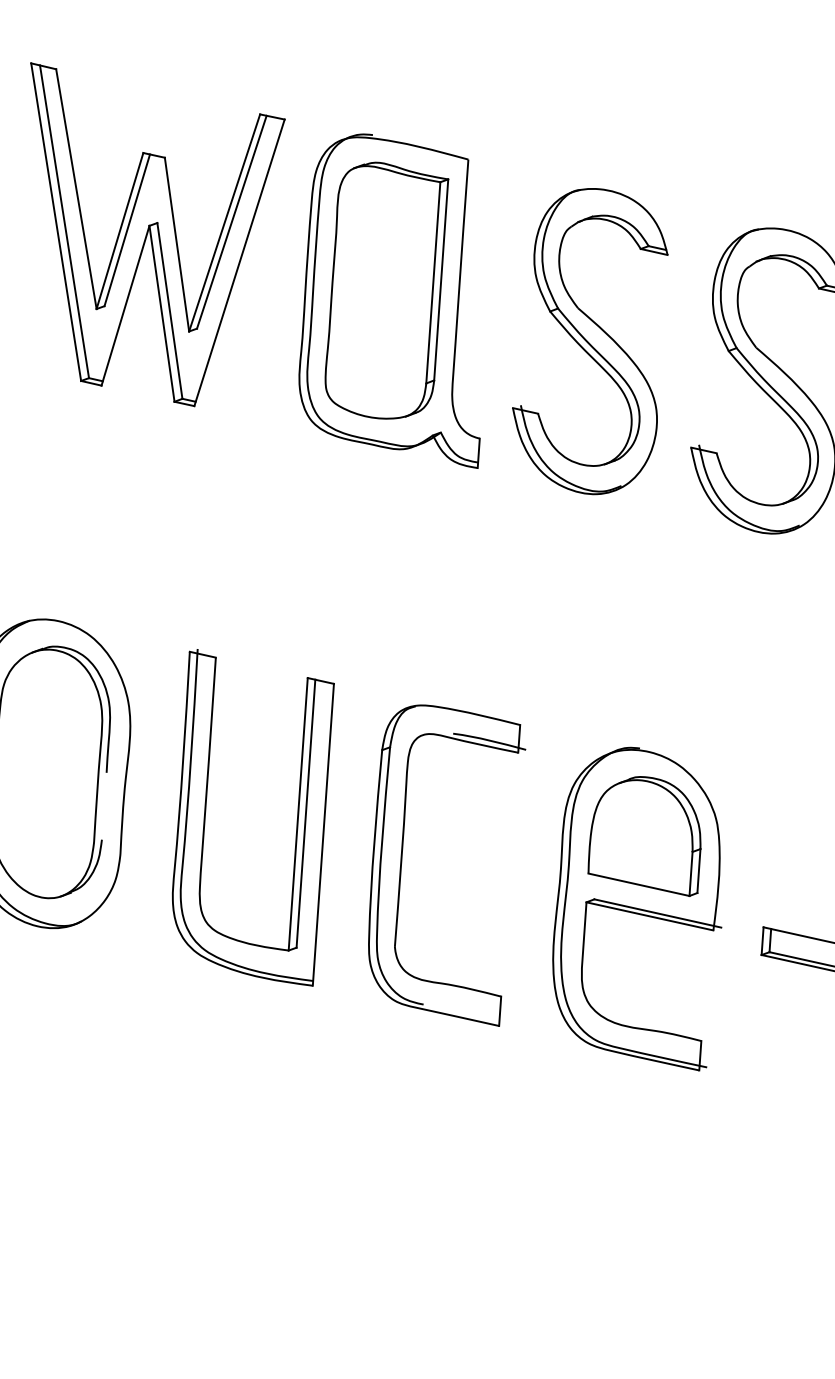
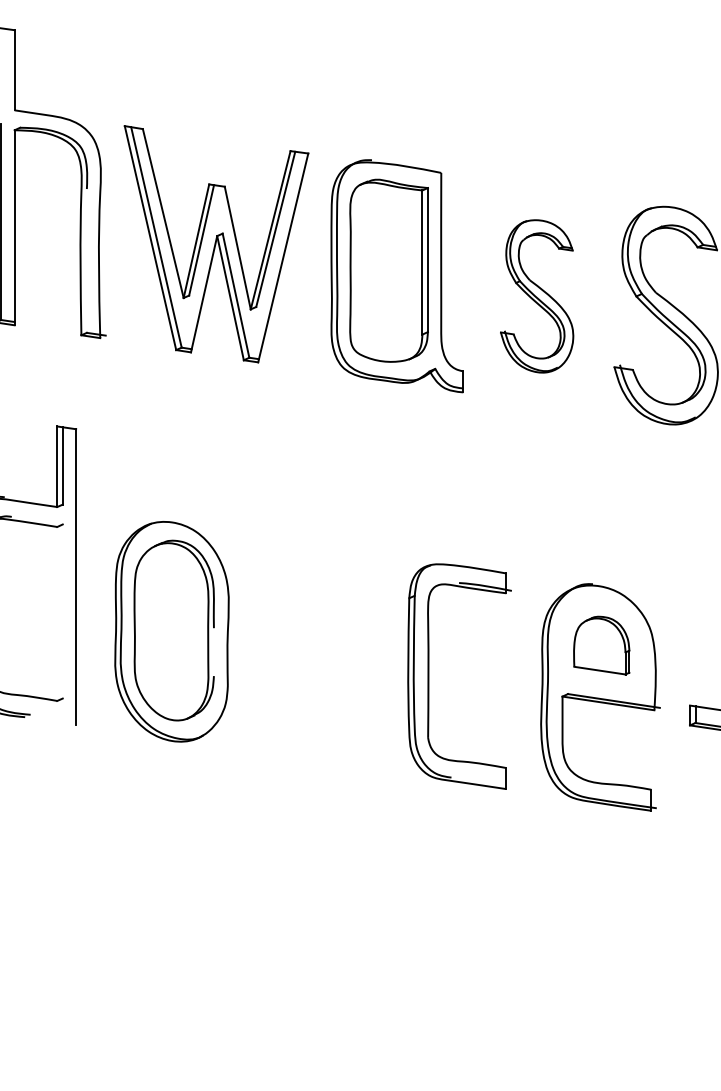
part: (589, 341) -> (536, 296), size x0.7
part: (205, 813) -> (286, 652), removed
part: (645, 834) -> (601, 645), size x0.7

